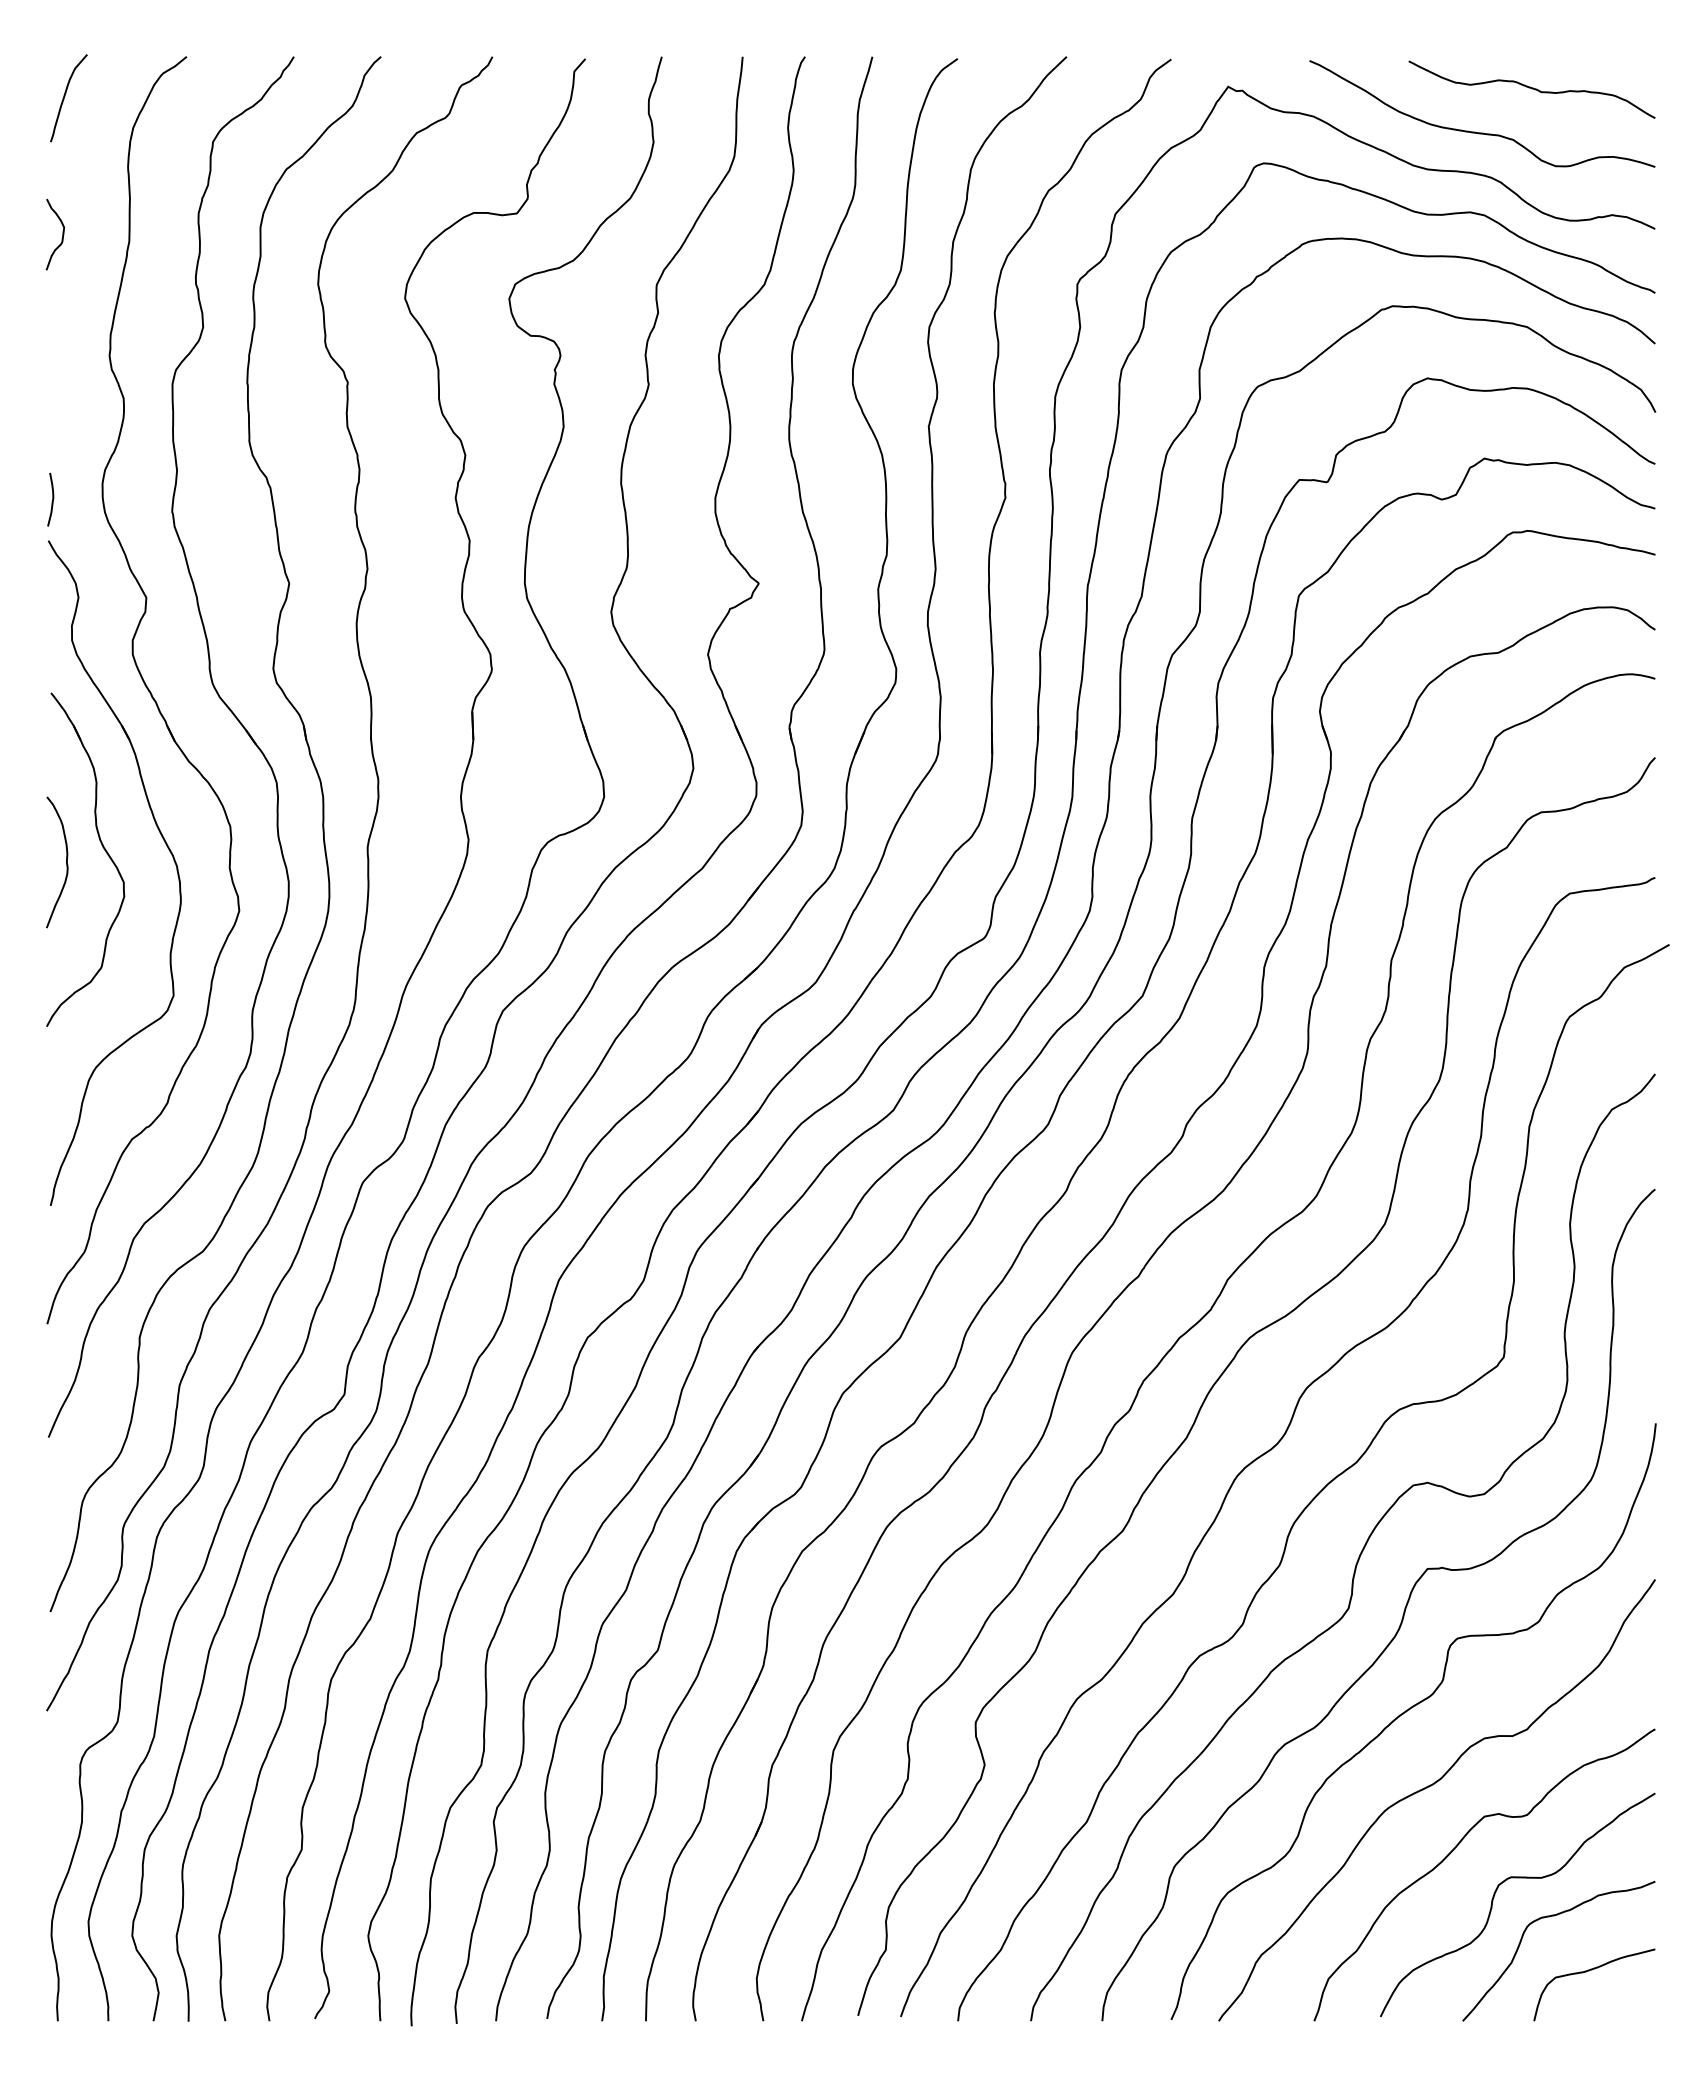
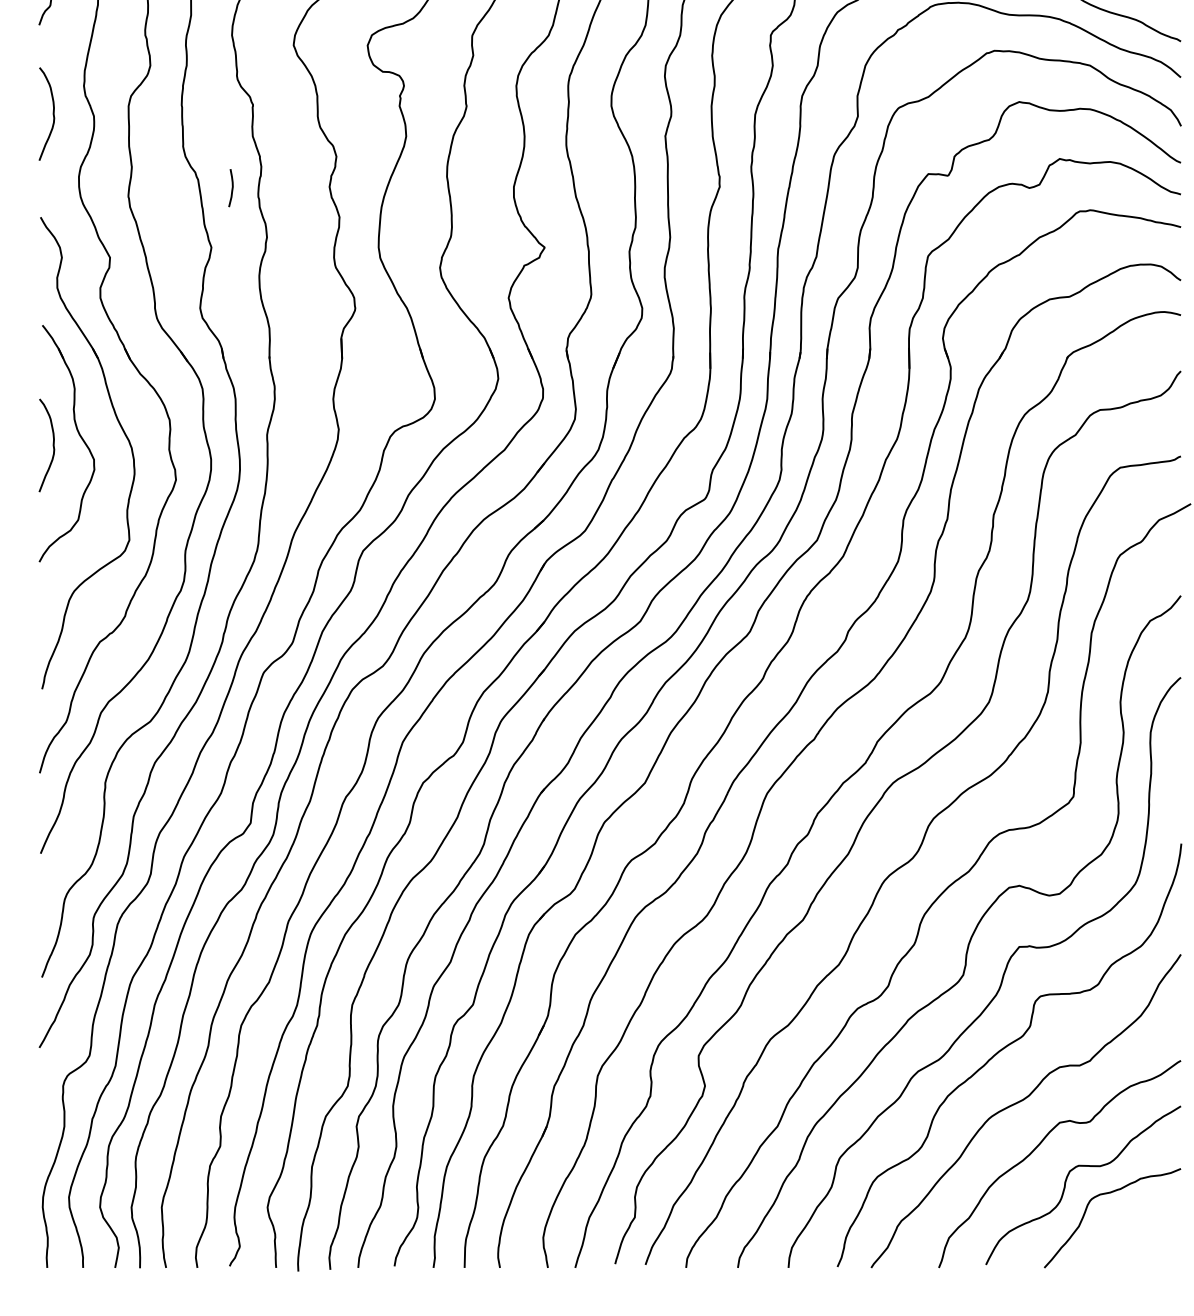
curve: (66, 395) -> (53, 114), added
curve: (52, 499) -> (232, 187), moved
curve: (1589, 1971) -> (1134, 1232), removed

